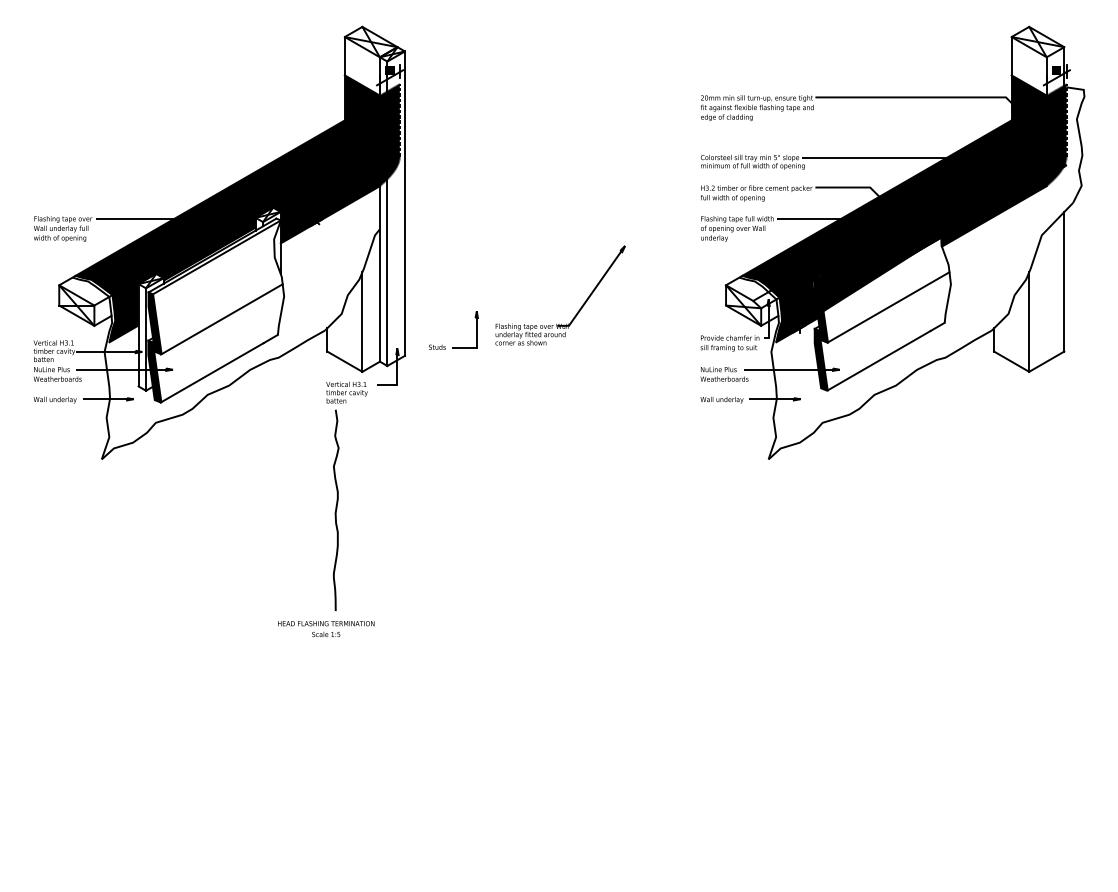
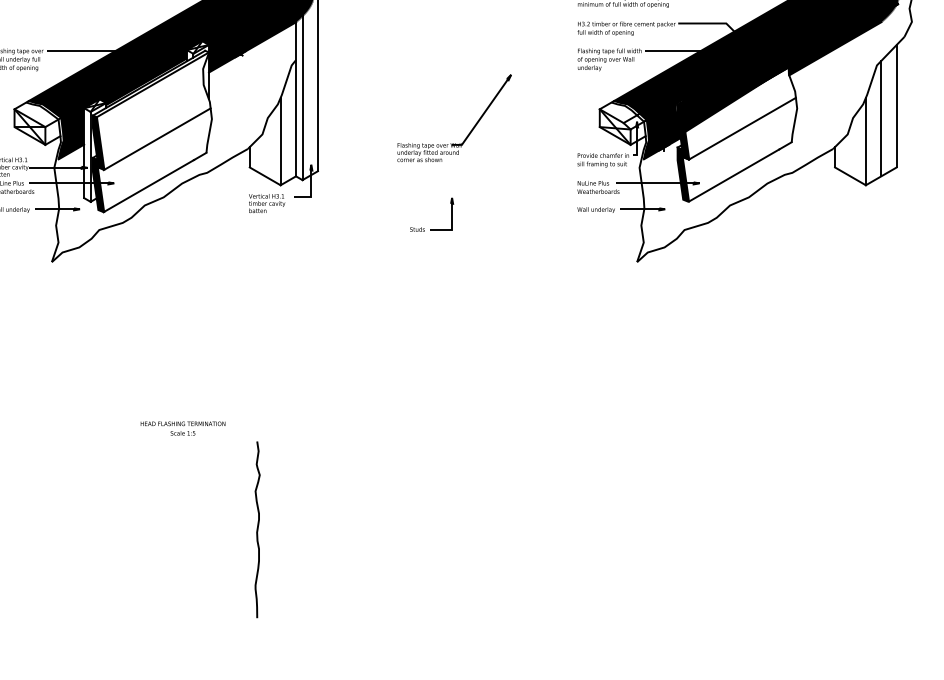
line: (1046, 295) -> (881, 118), added
part: (453, 347) -> (431, 229), moved
curve: (336, 509) -> (257, 529), moved
text: (326, 629) -> (183, 428), moved

